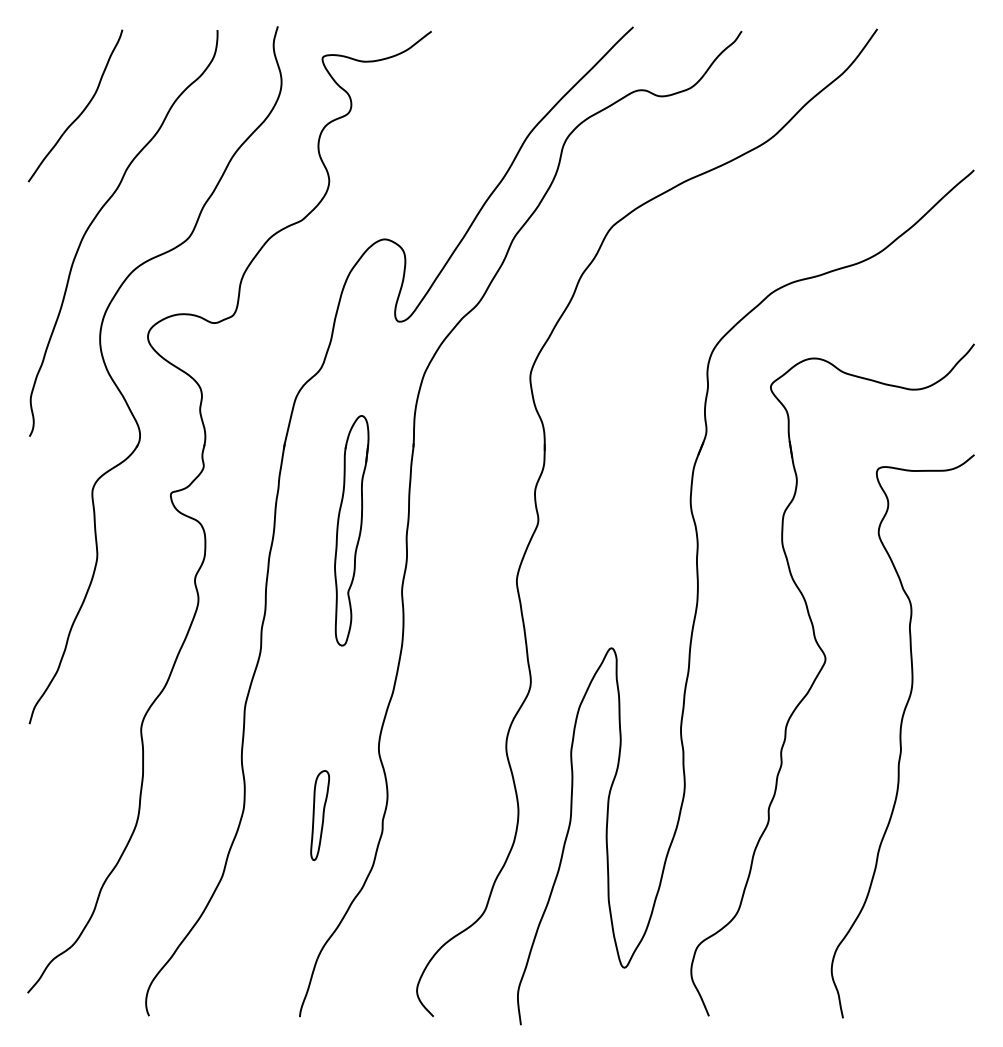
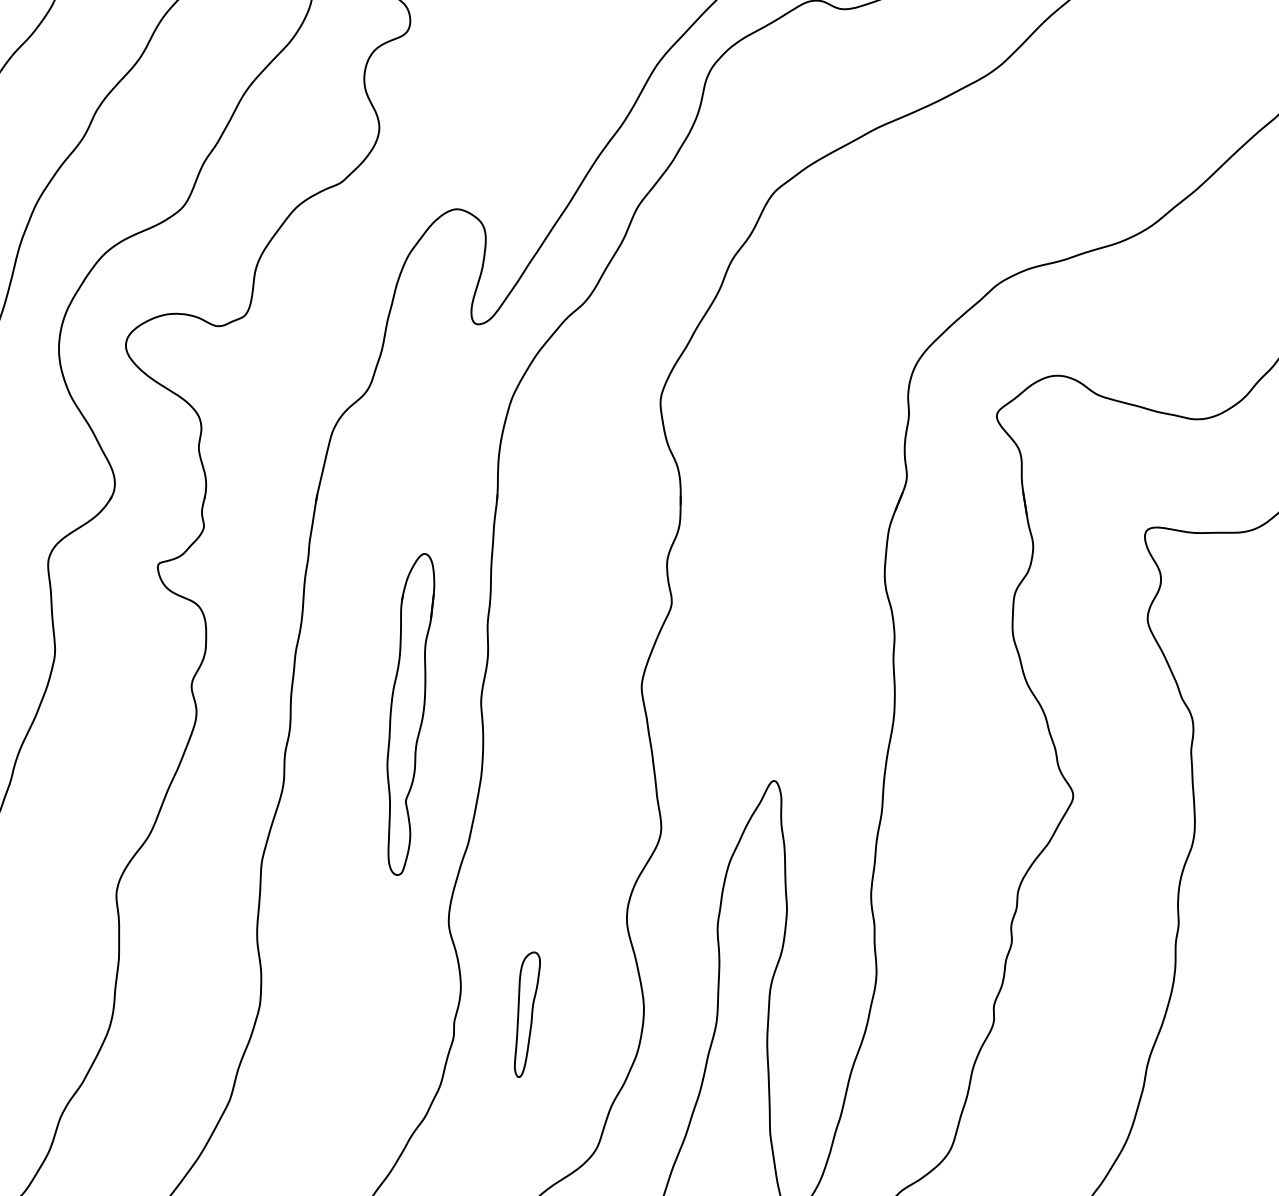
part: (351, 530) -> (410, 714), moved
part: (320, 815) -> (527, 1014), moved

